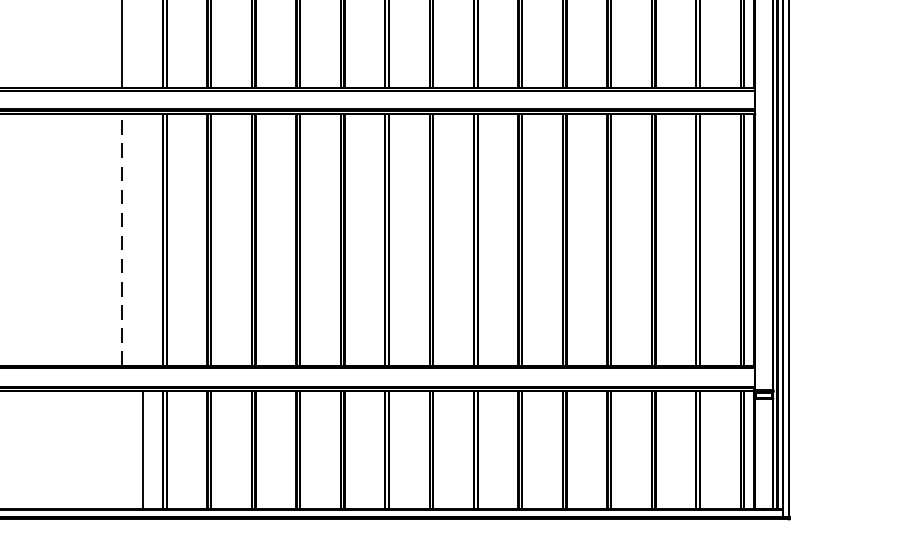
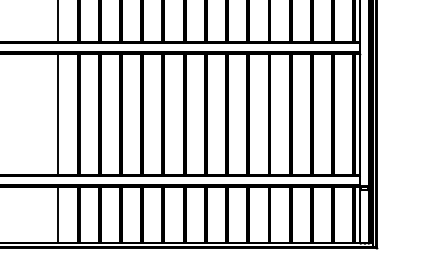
line: (122, 237) -> (58, 113), dashed -> solid
line: (143, 449) -> (58, 214), moved

